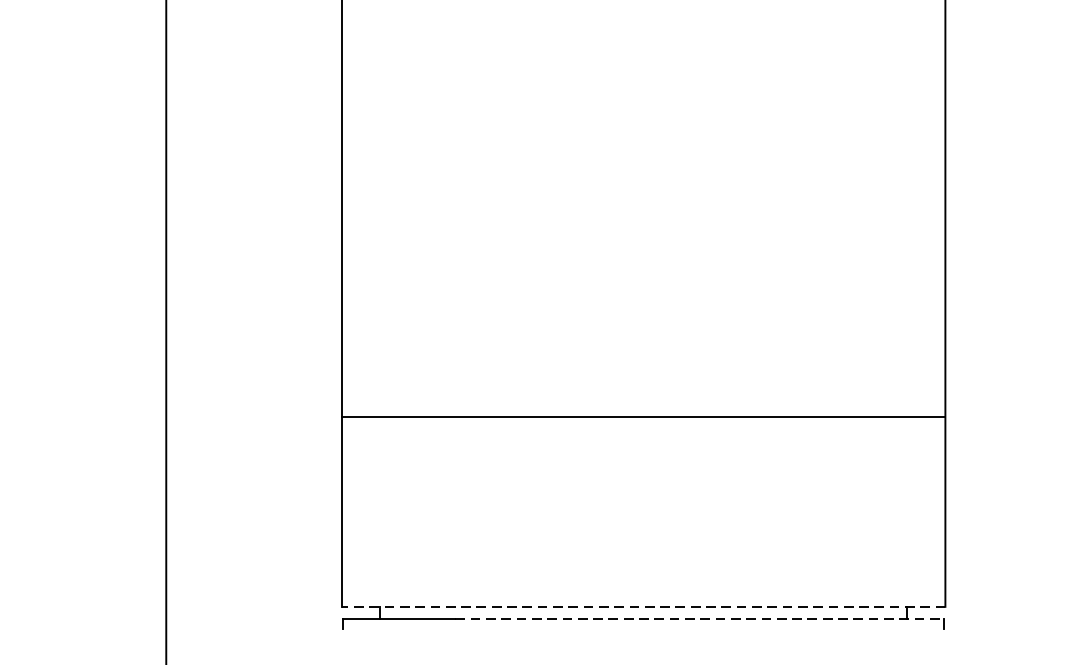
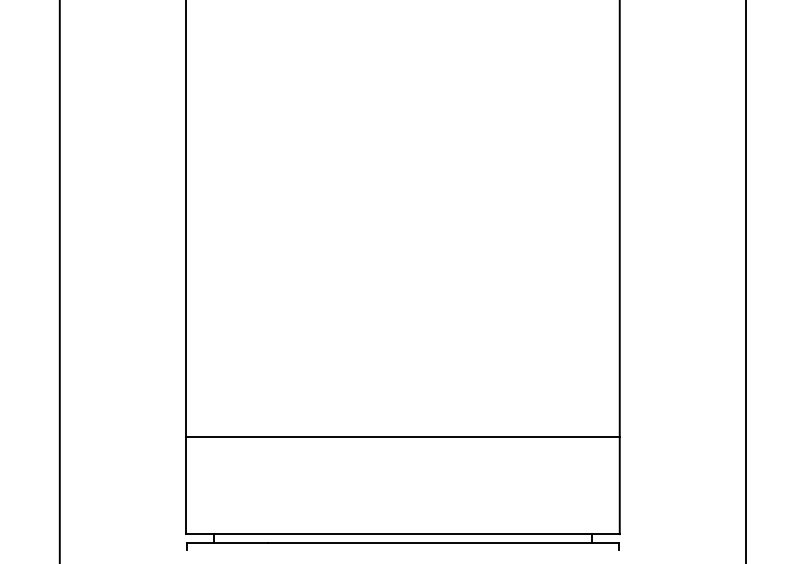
line: (643, 418) -> (402, 437), moved
line: (644, 607) -> (403, 534), dashed -> solid
line: (700, 619) -> (443, 543), dashed -> solid

